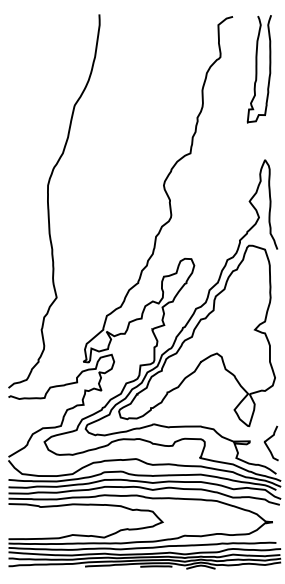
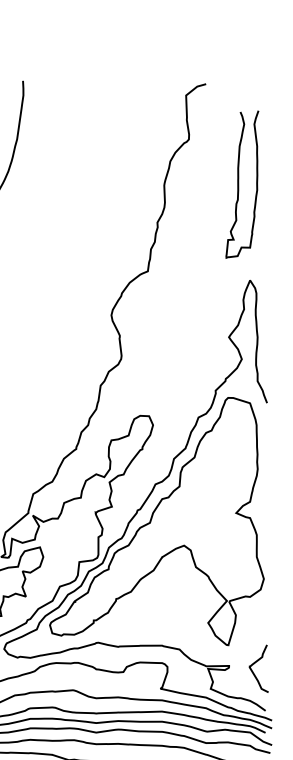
curve: (257, 69) -> (239, 185), moved

